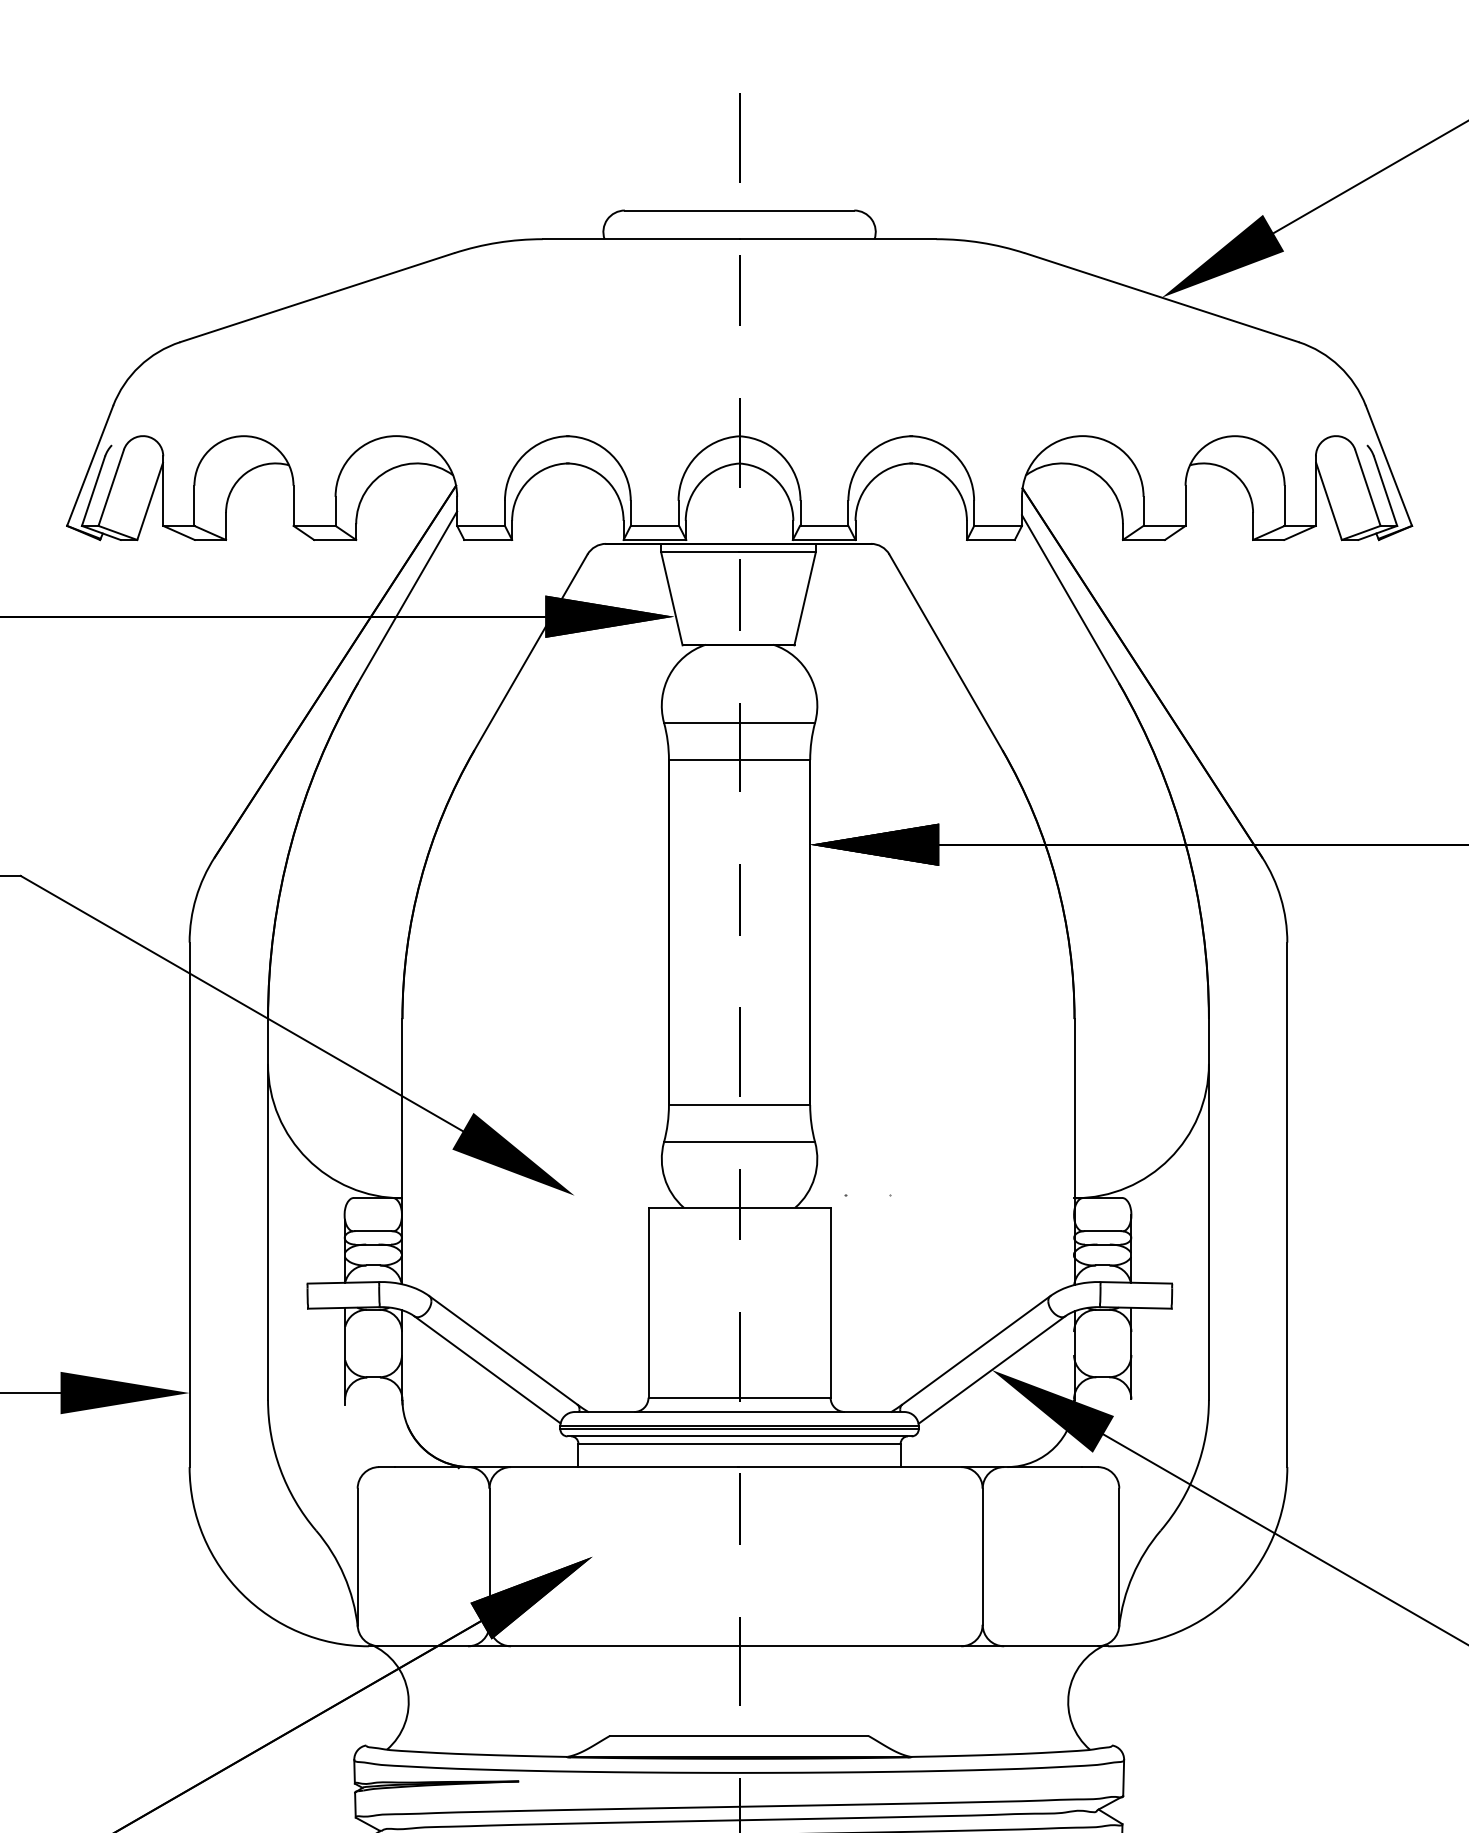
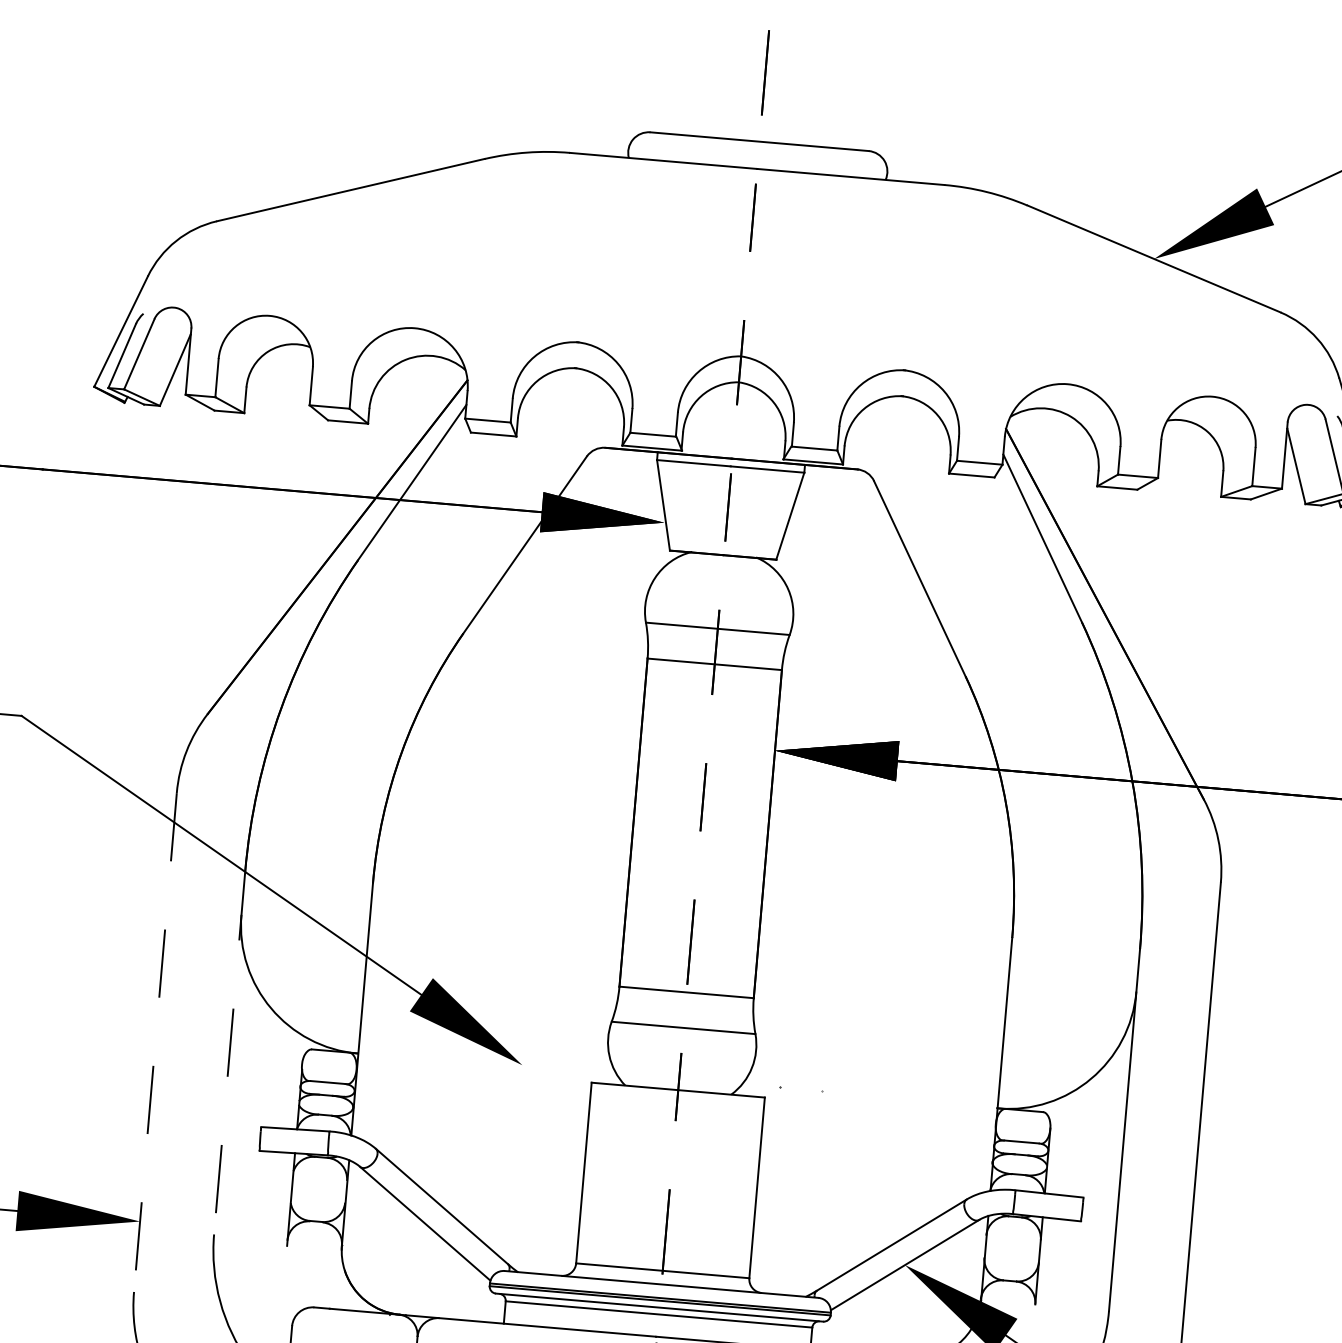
line: (189, 1205) -> (155, 1043), solid -> dashed
line: (268, 1209) -> (230, 1053), solid -> dashed

